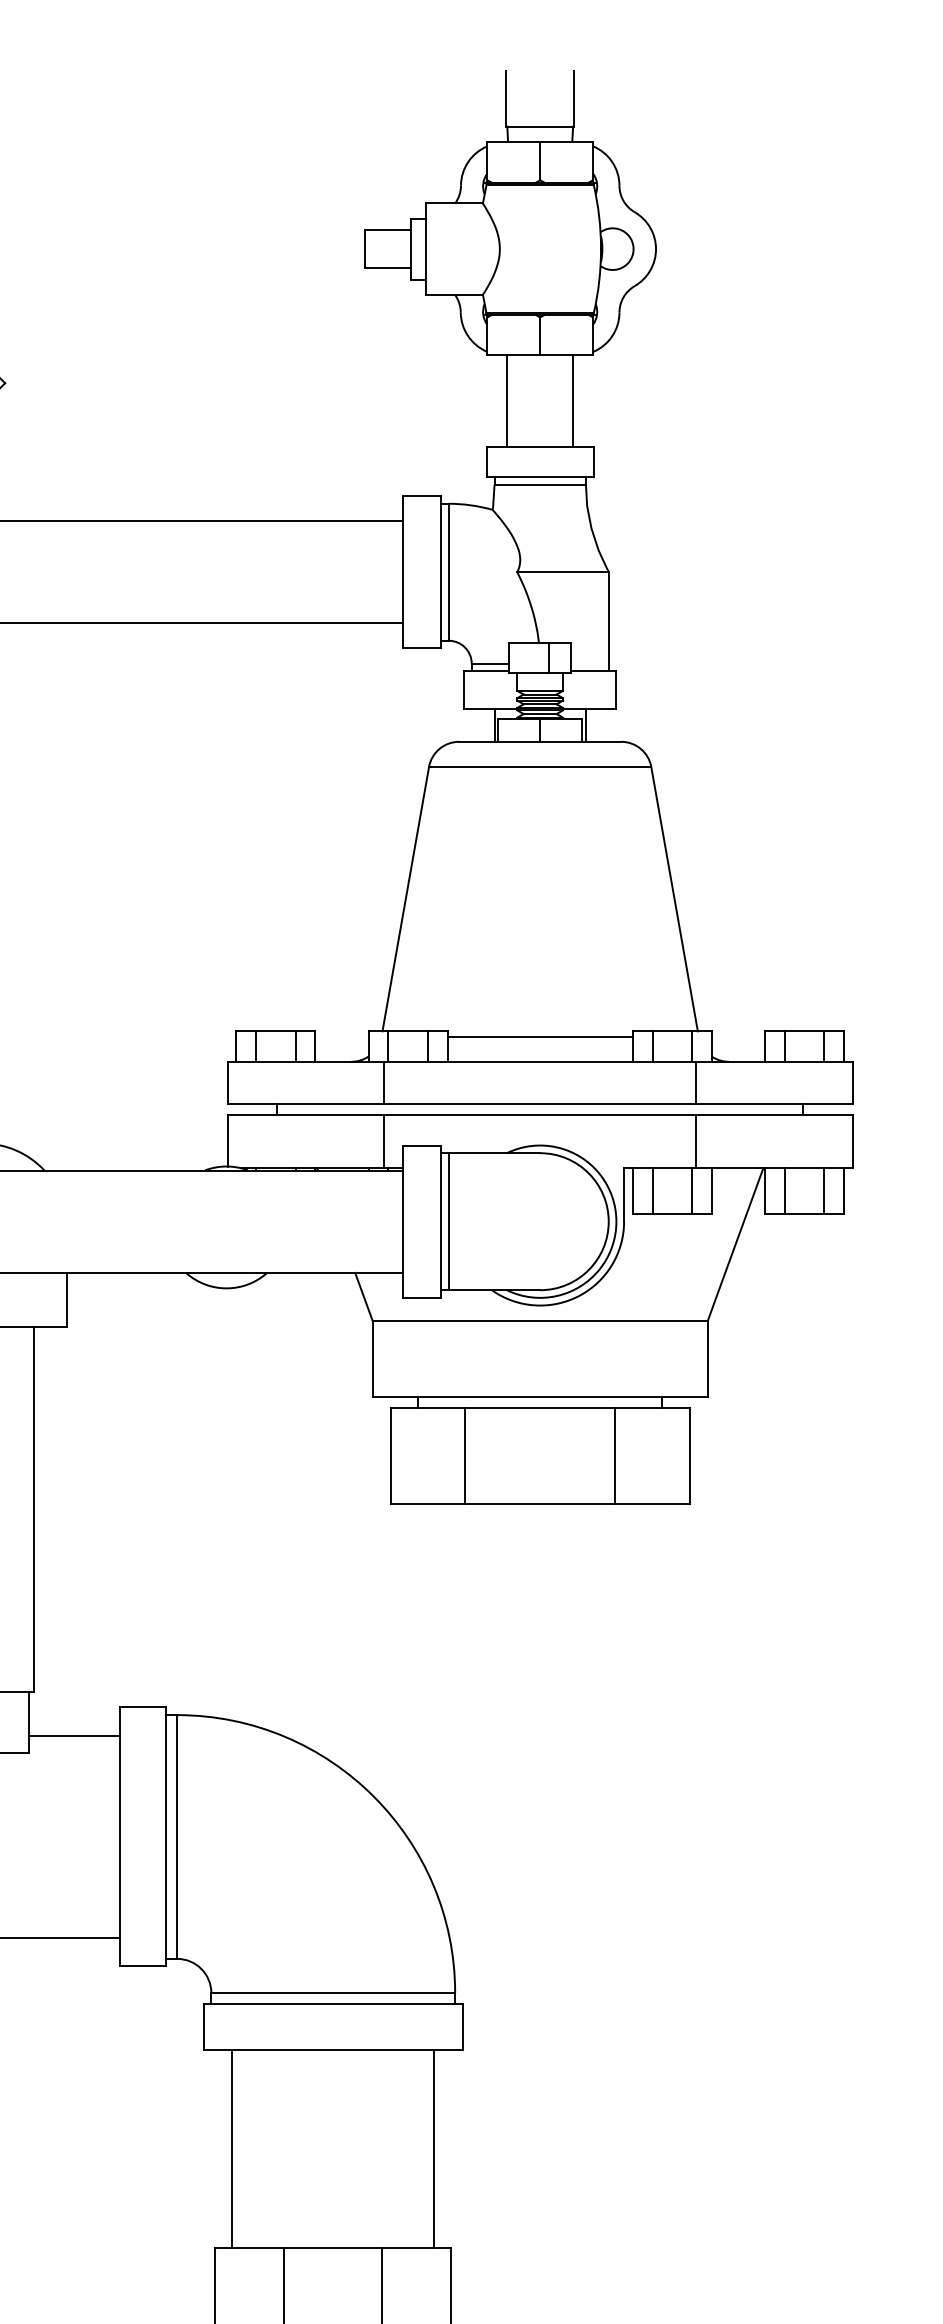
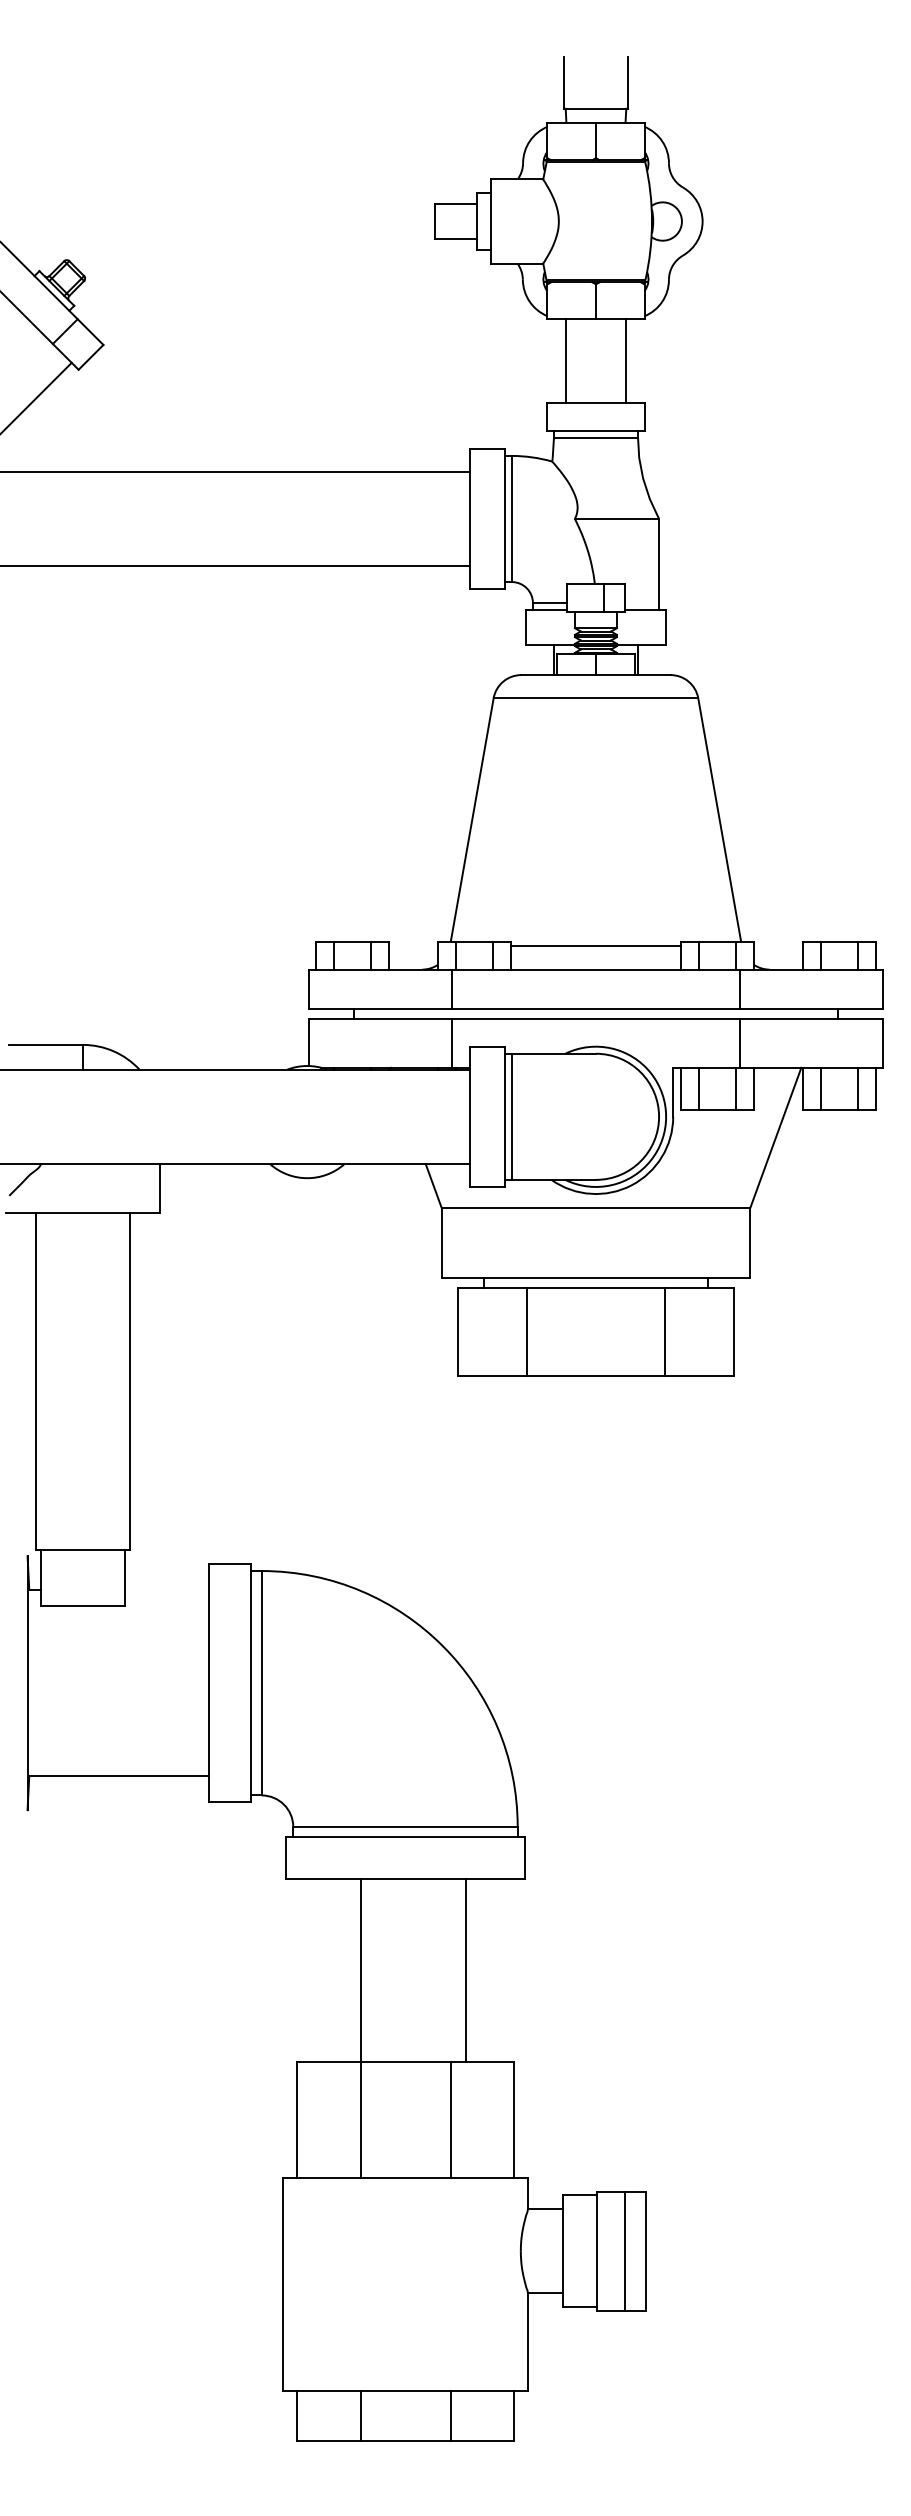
line: (73, 1736) -> (166, 1590), removed
line: (232, 2149) -> (361, 1970), moved
line: (434, 2149) -> (465, 1970), moved

